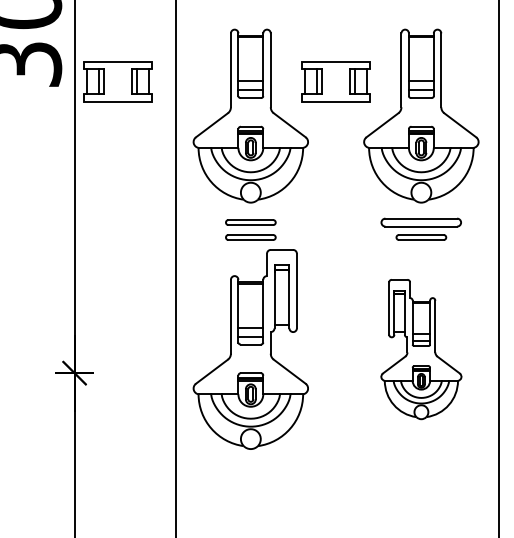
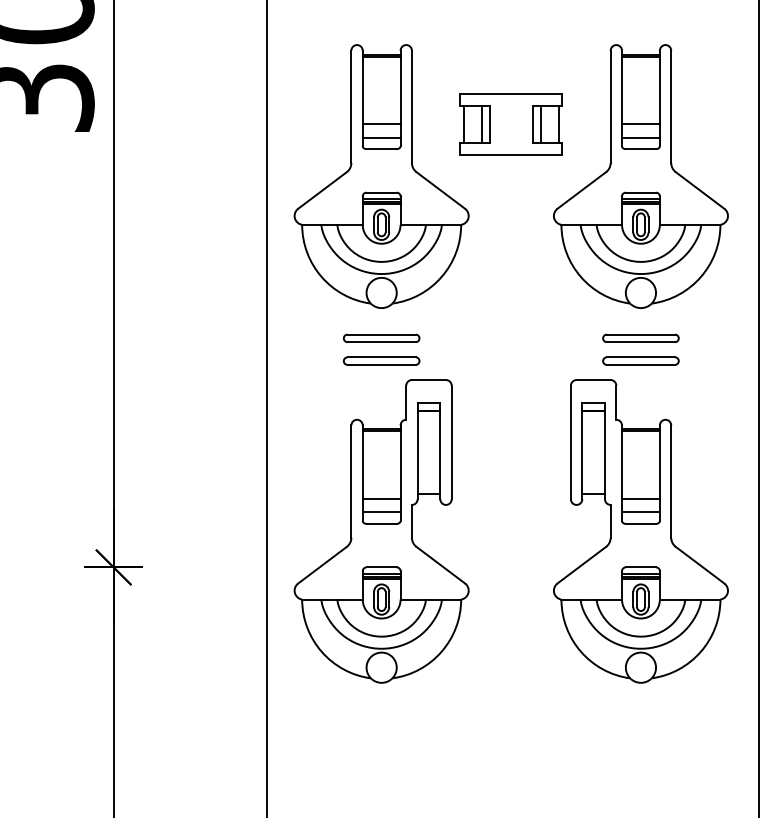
part: (117, 81) -> (178, 123), removed
part: (421, 222) -> (641, 338), size x0.62
part: (421, 349) -> (641, 531), size x1.43

